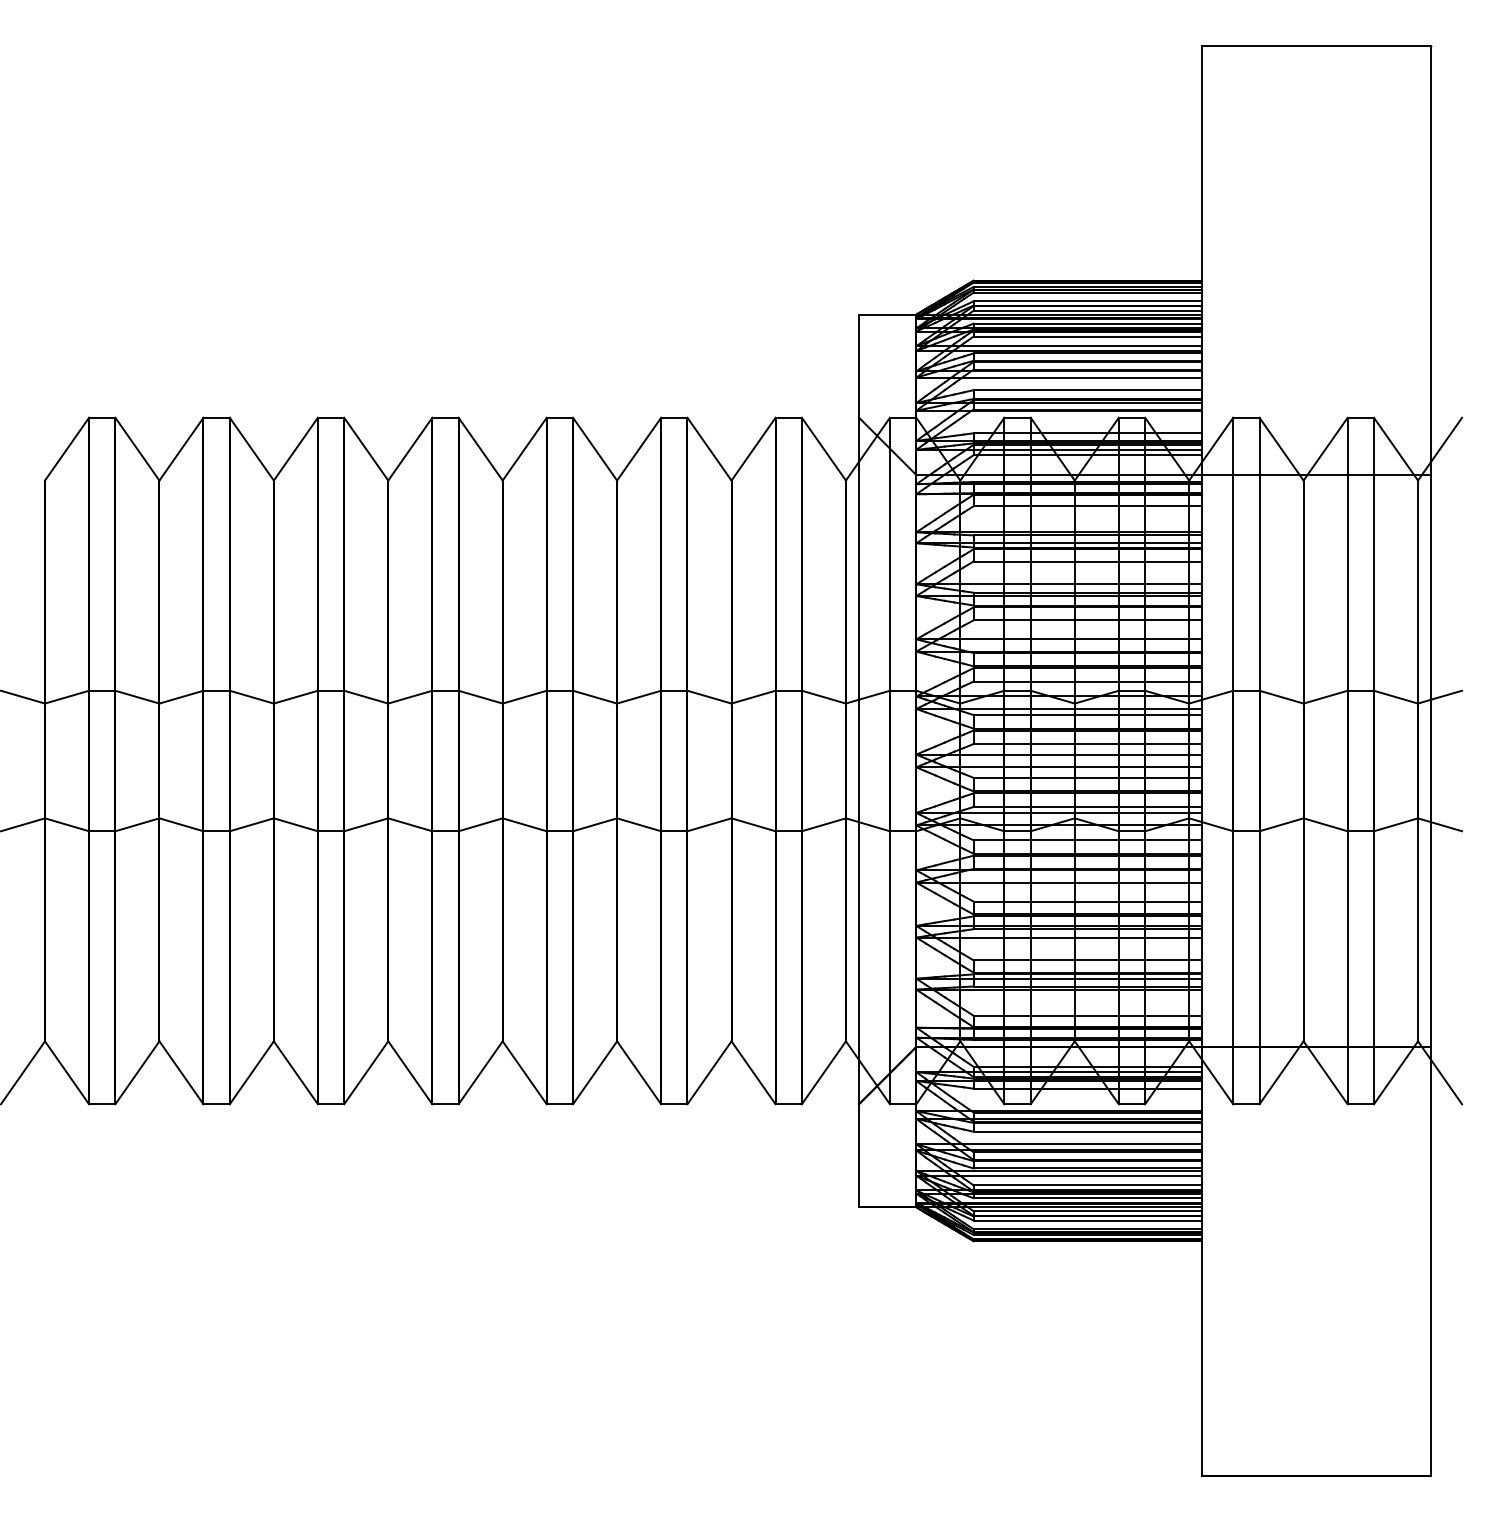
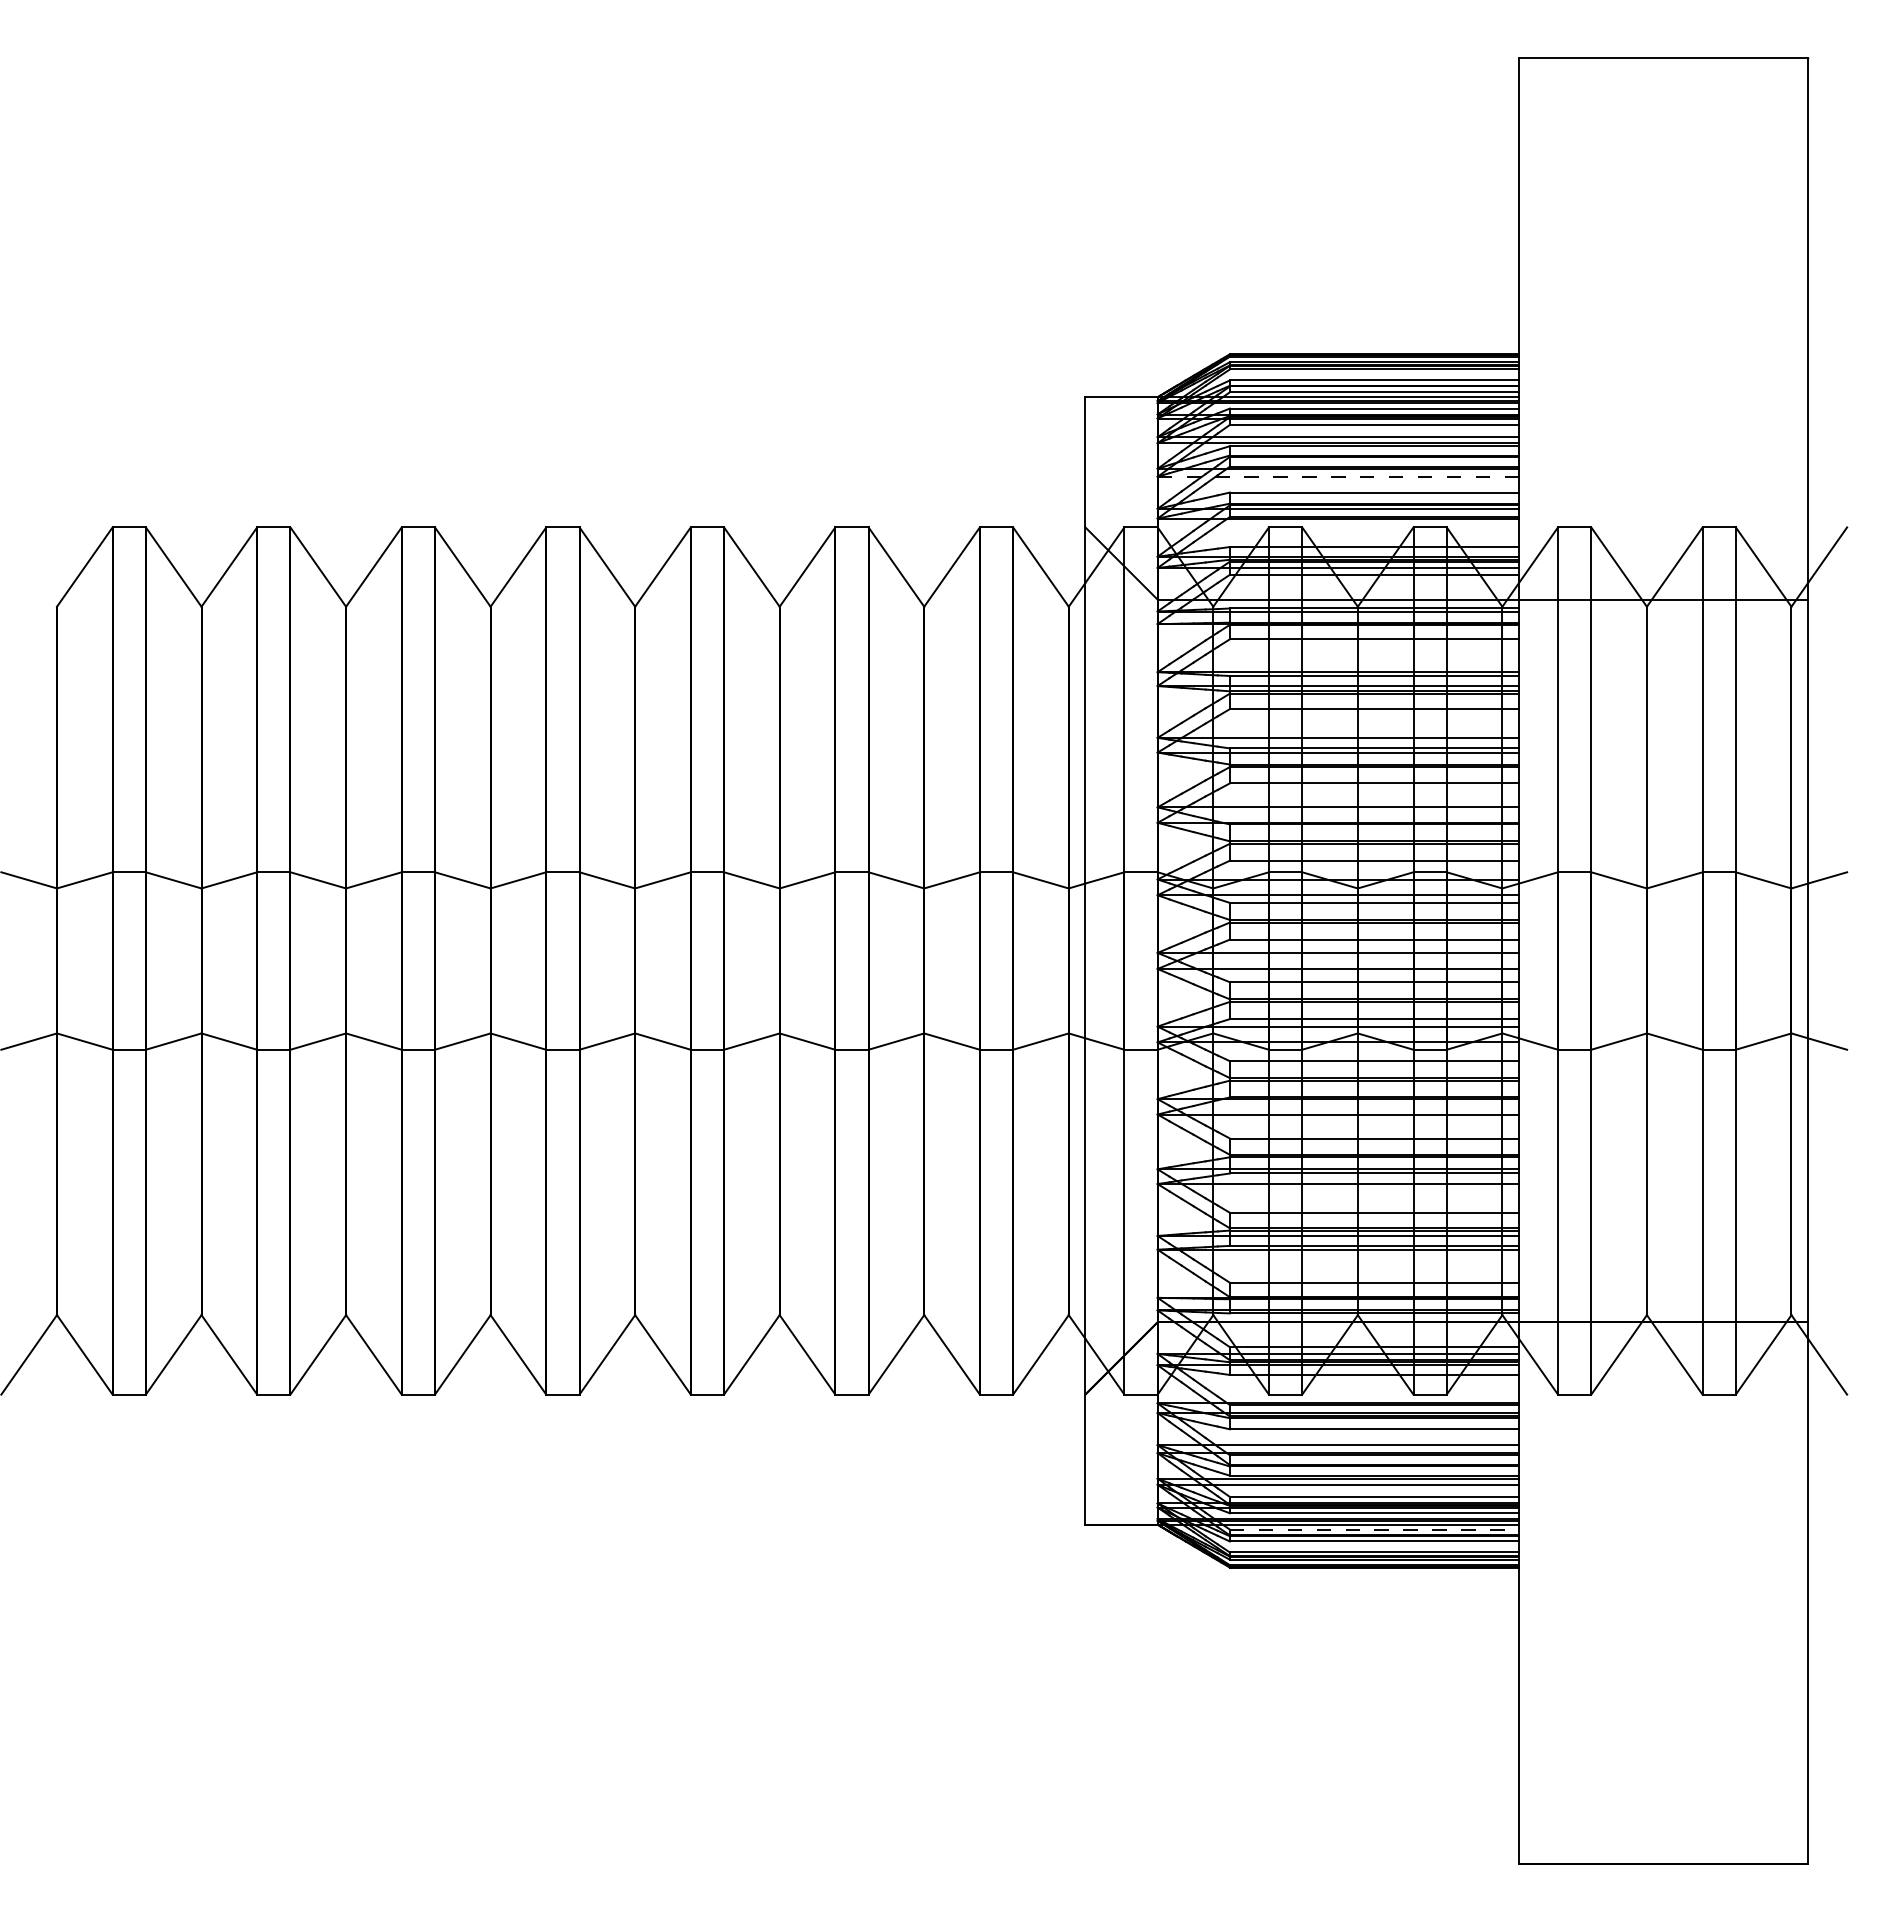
line: (1059, 377) -> (1338, 476), solid -> dashed
line: (1087, 1211) -> (1374, 1529), solid -> dashed

